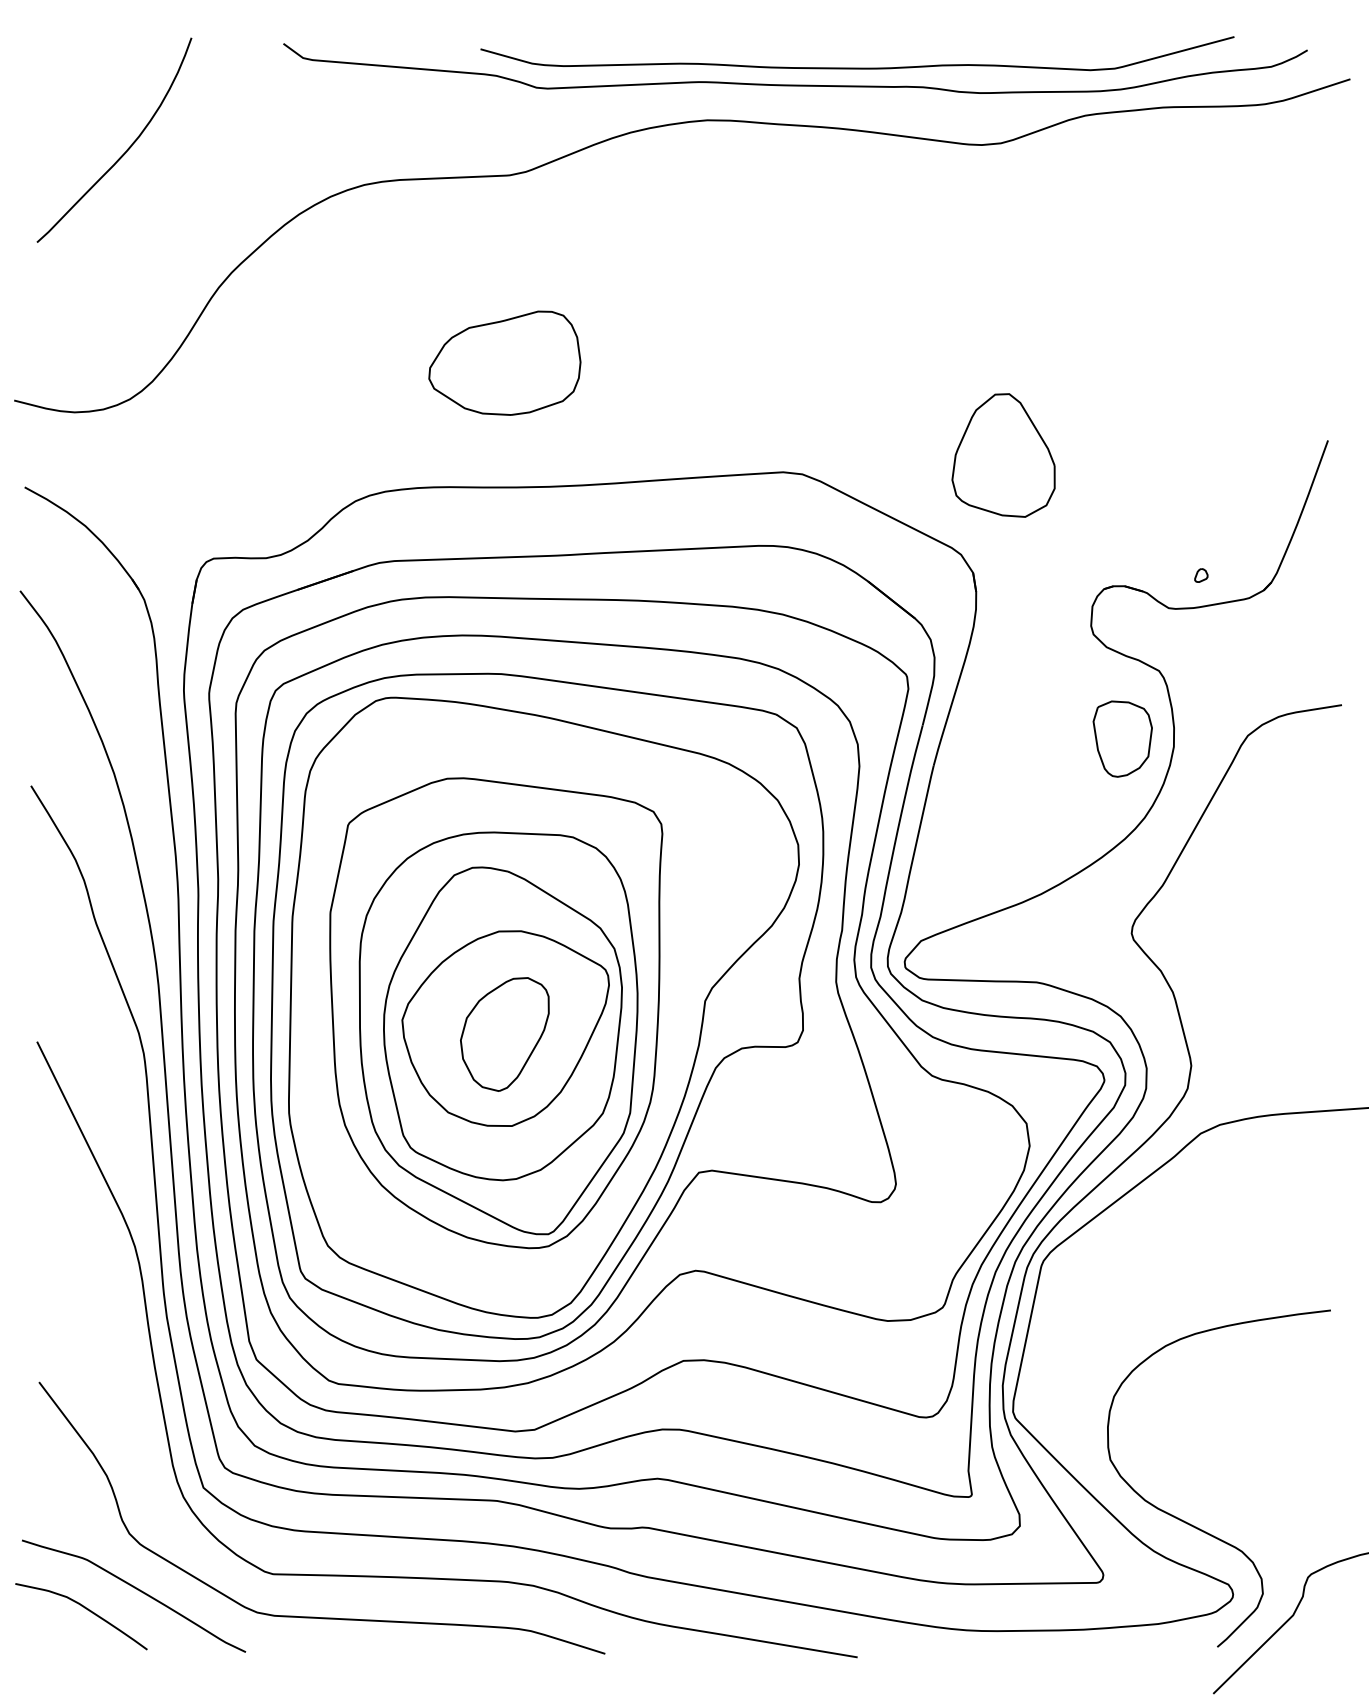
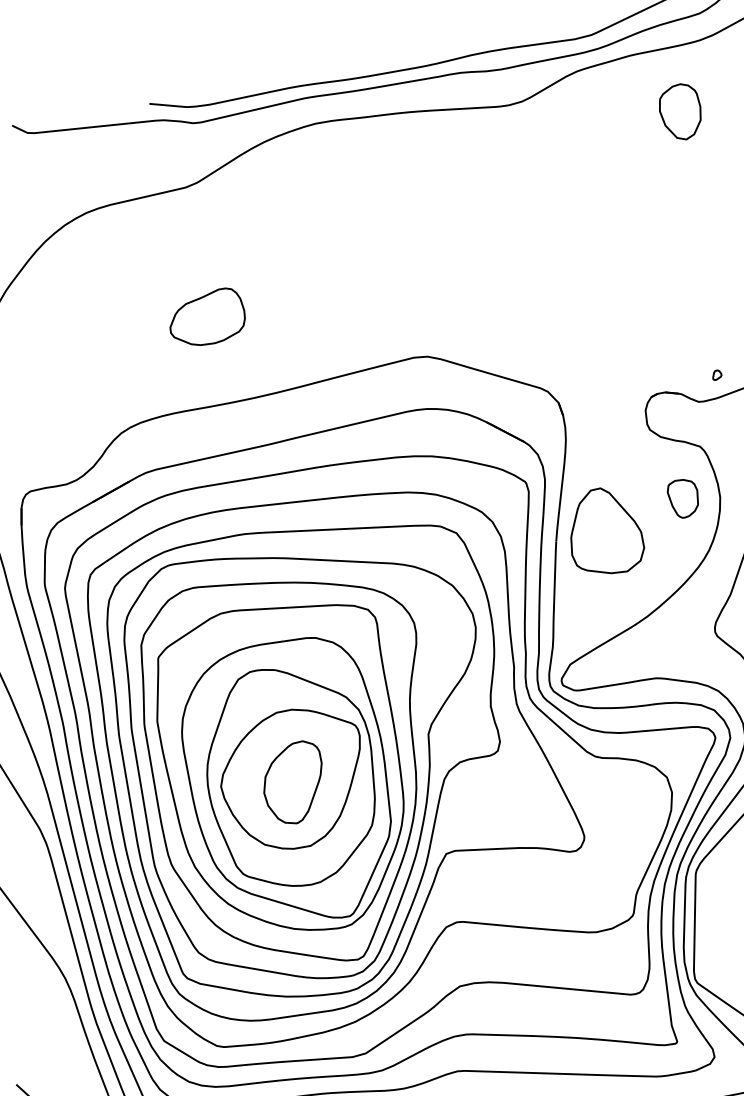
part: (1218, 199) -> (680, 112), added
part: (504, 362) -> (206, 317), size x0.71
part: (1003, 455) -> (604, 531), moved
part: (1122, 738) -> (683, 498), size x0.71
part: (511, 1015) -> (296, 769), added

